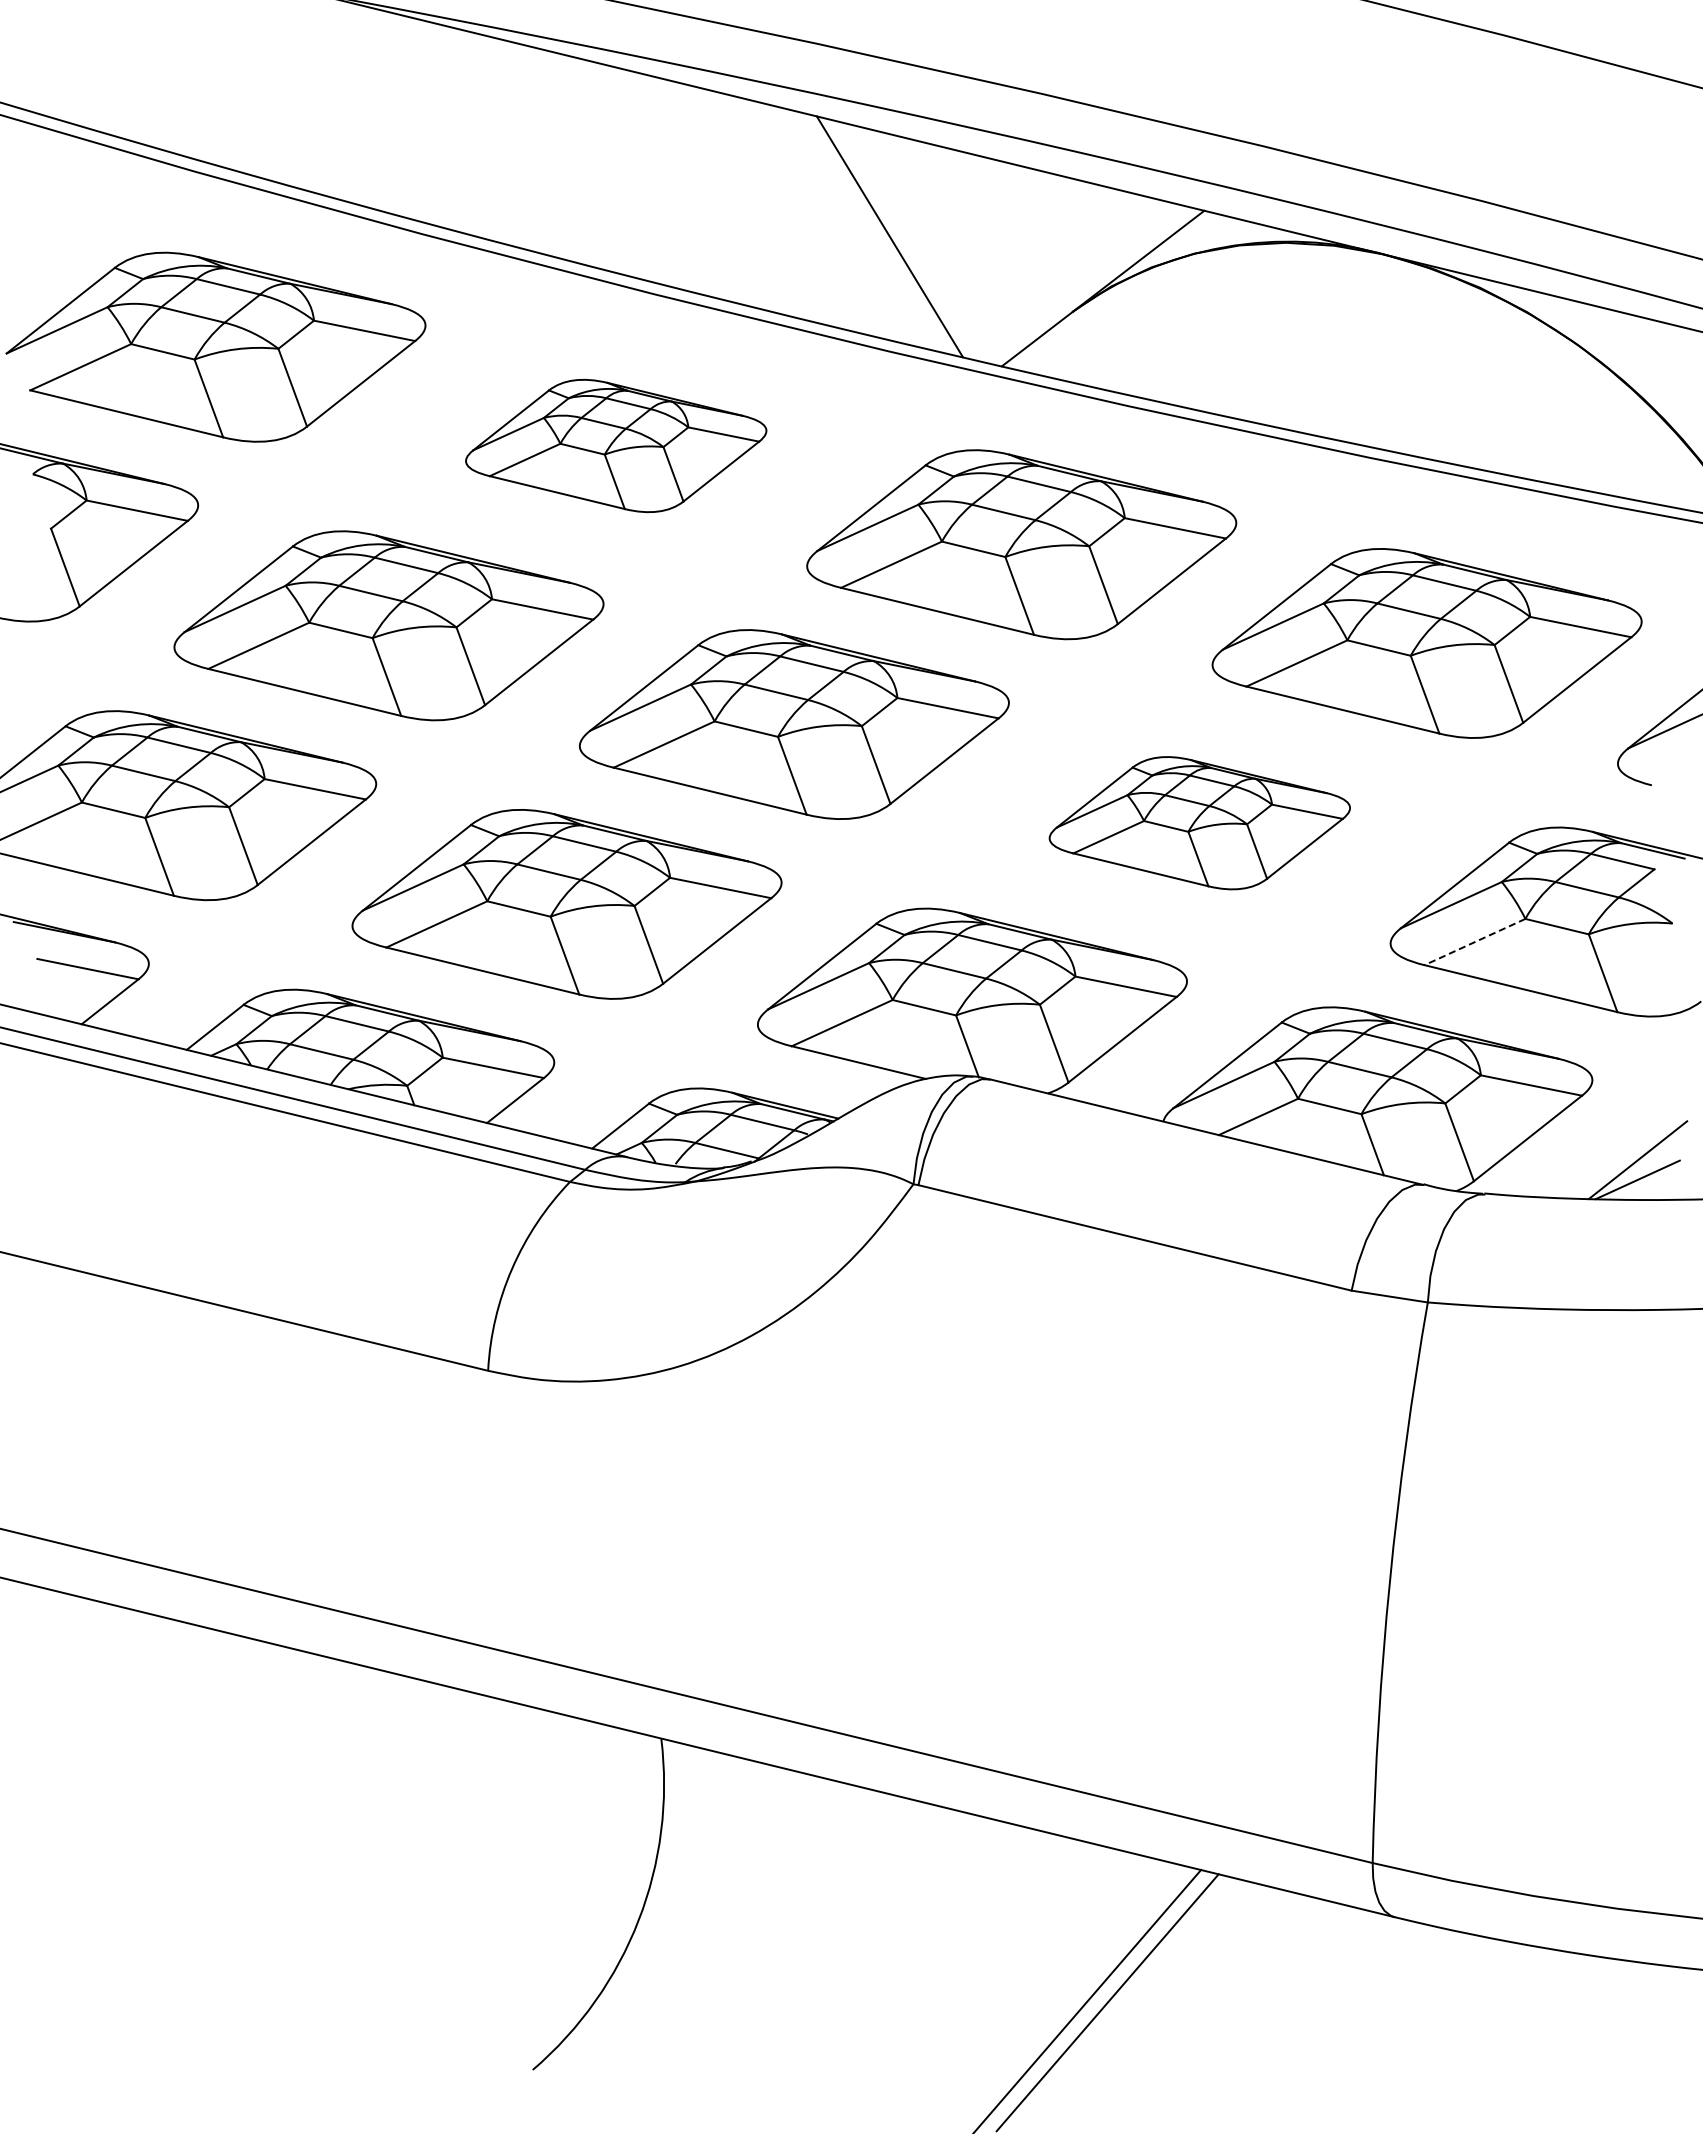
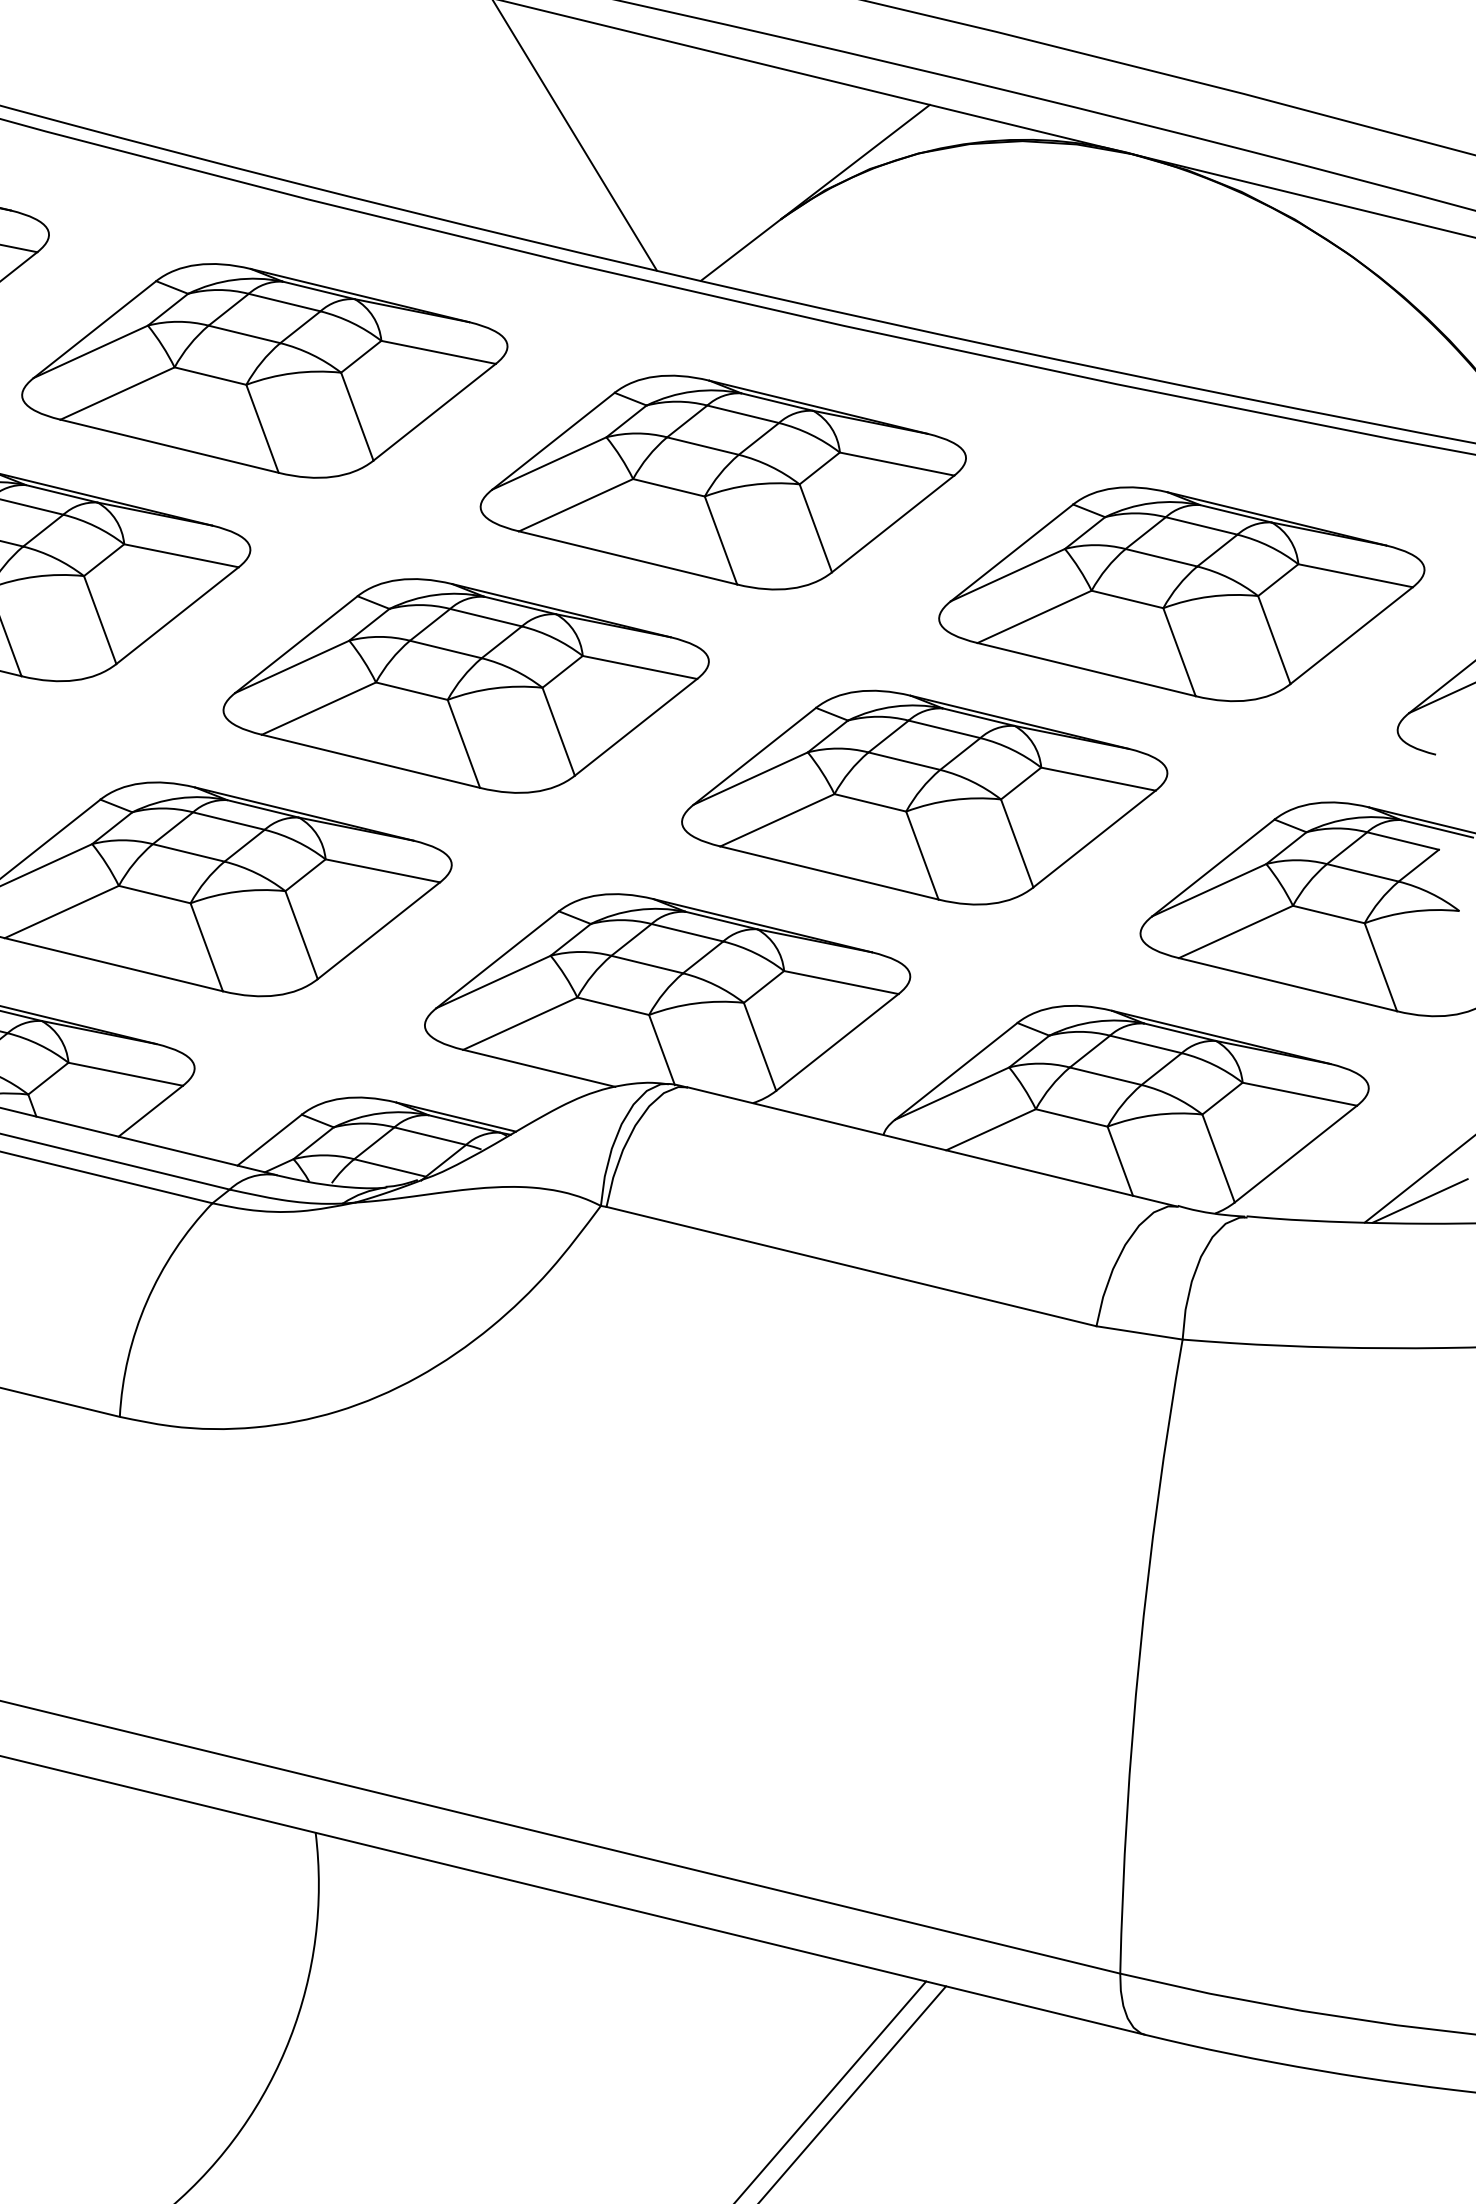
part: (615, 445) -> (263, 370), size x1.43
part: (1199, 822) -> (924, 796), size x1.43
line: (1474, 942) -> (1235, 932), dashed -> solid

